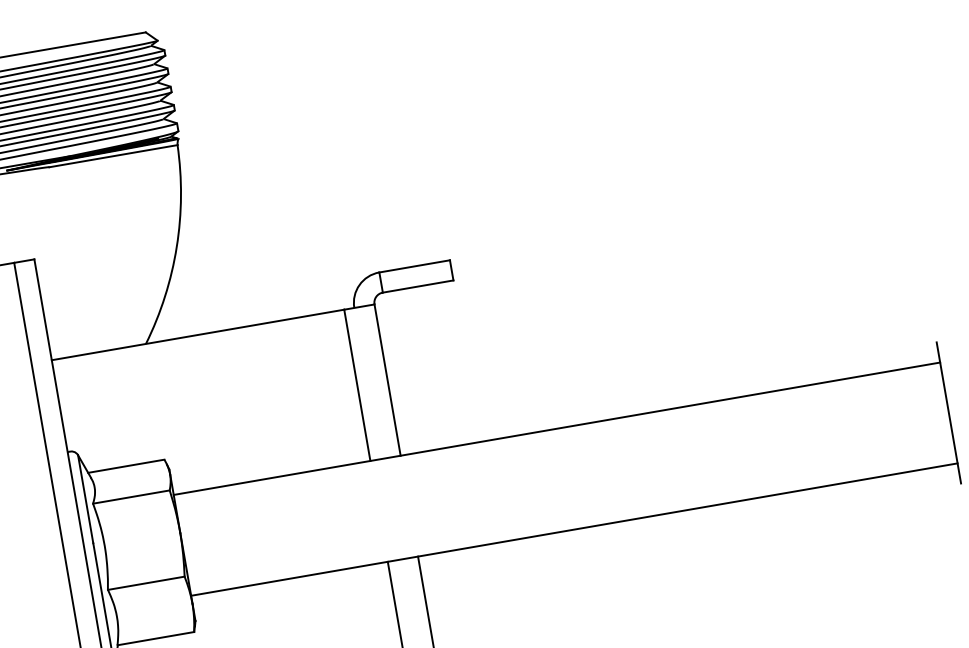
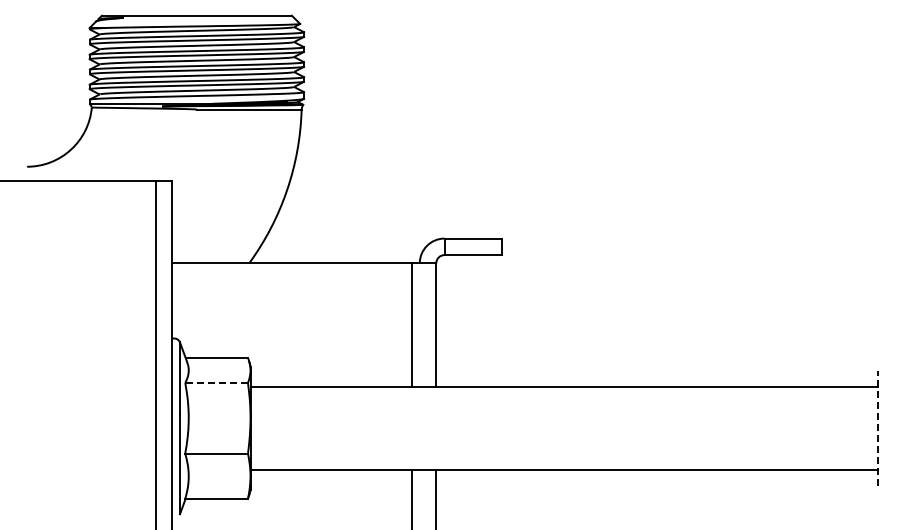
line: (948, 413) -> (877, 428), solid -> dashed
line: (131, 497) -> (216, 383), solid -> dashed

